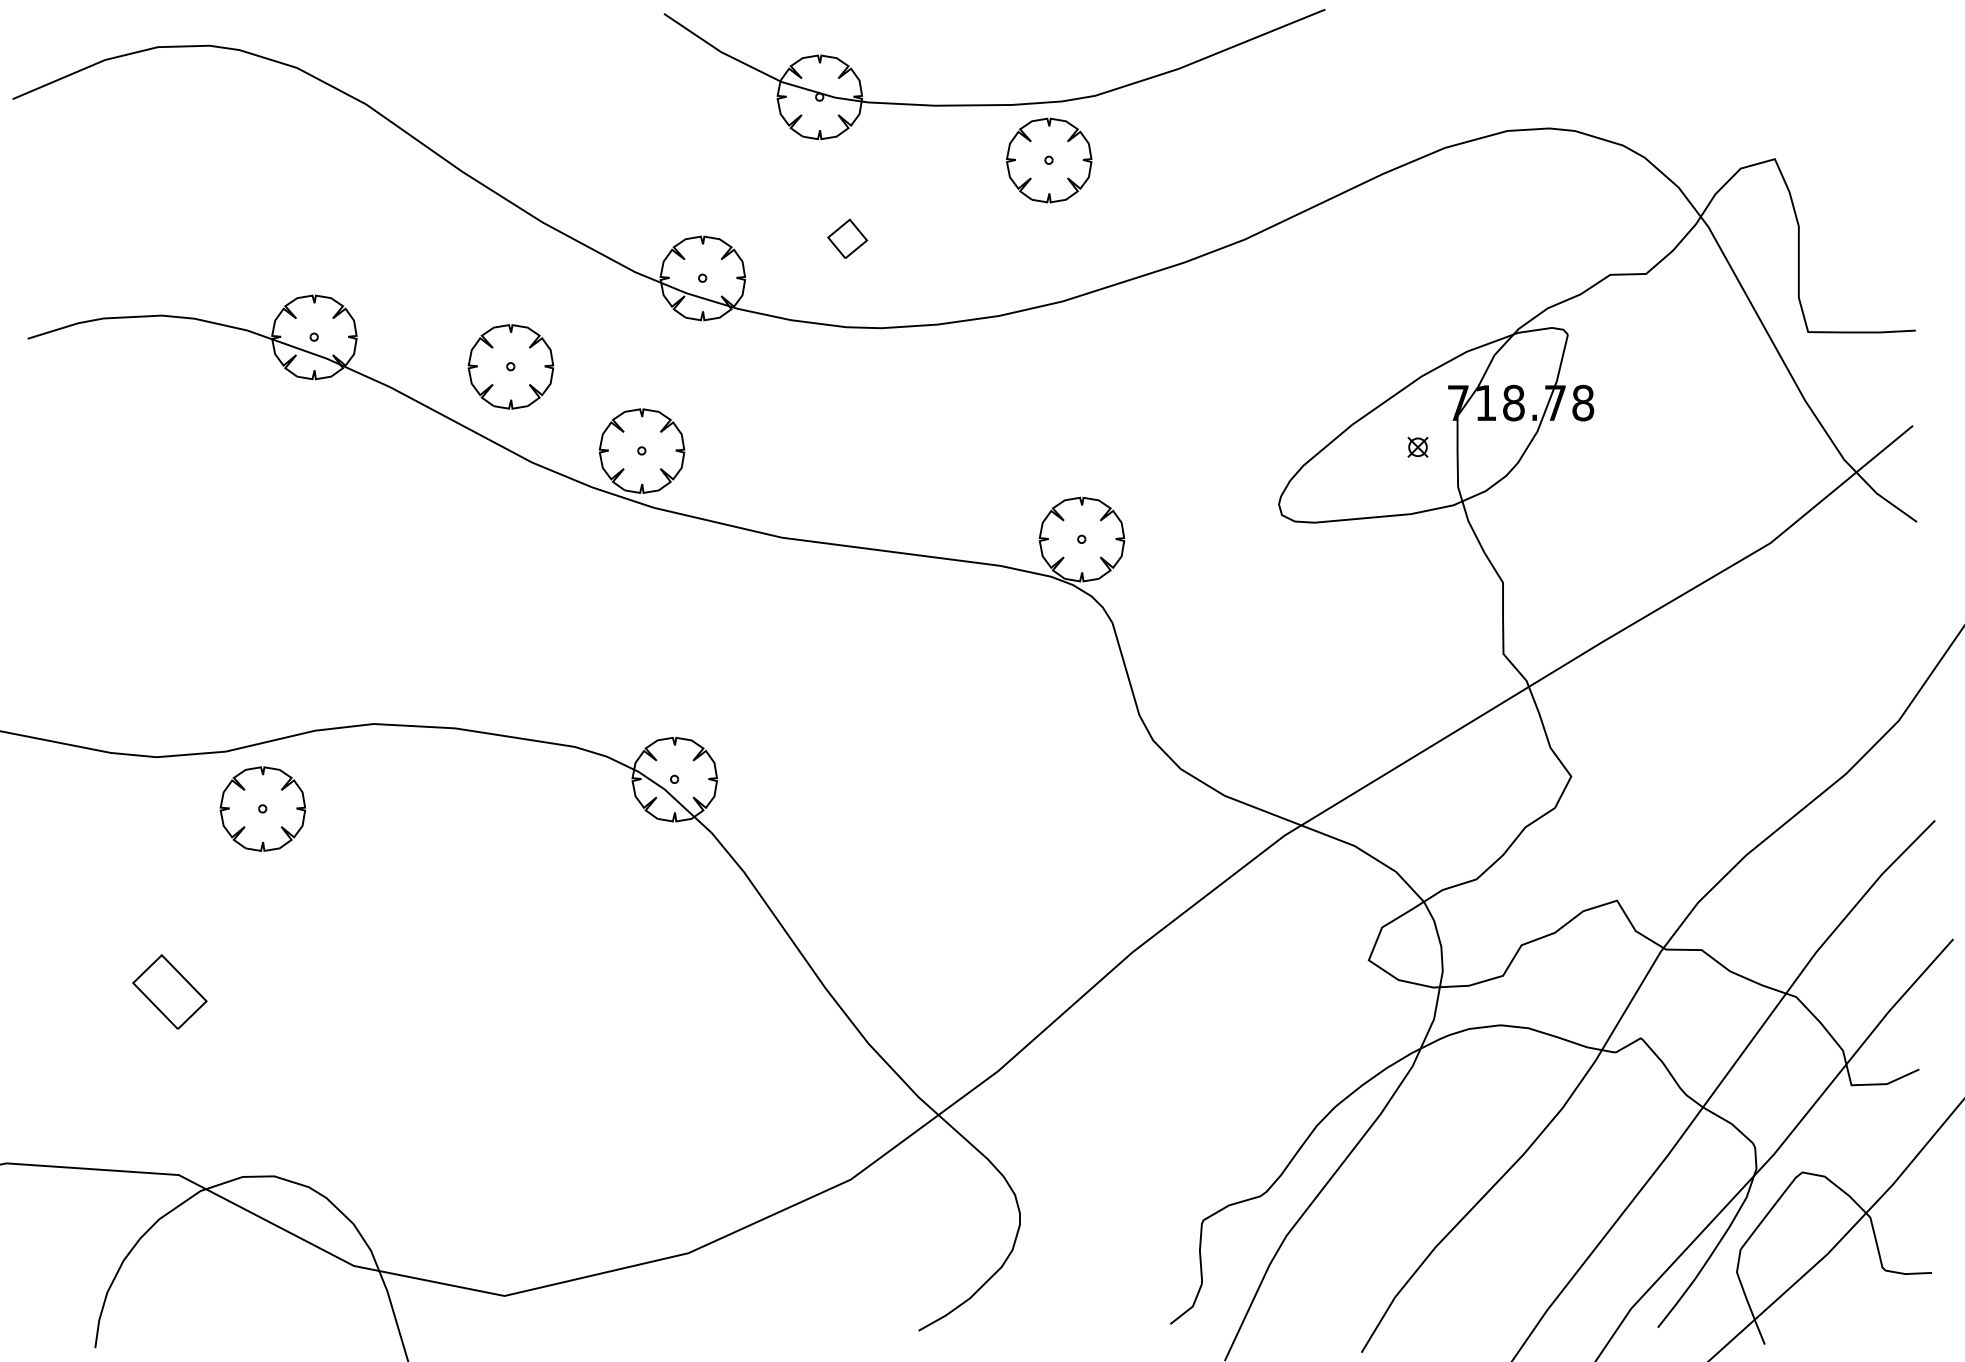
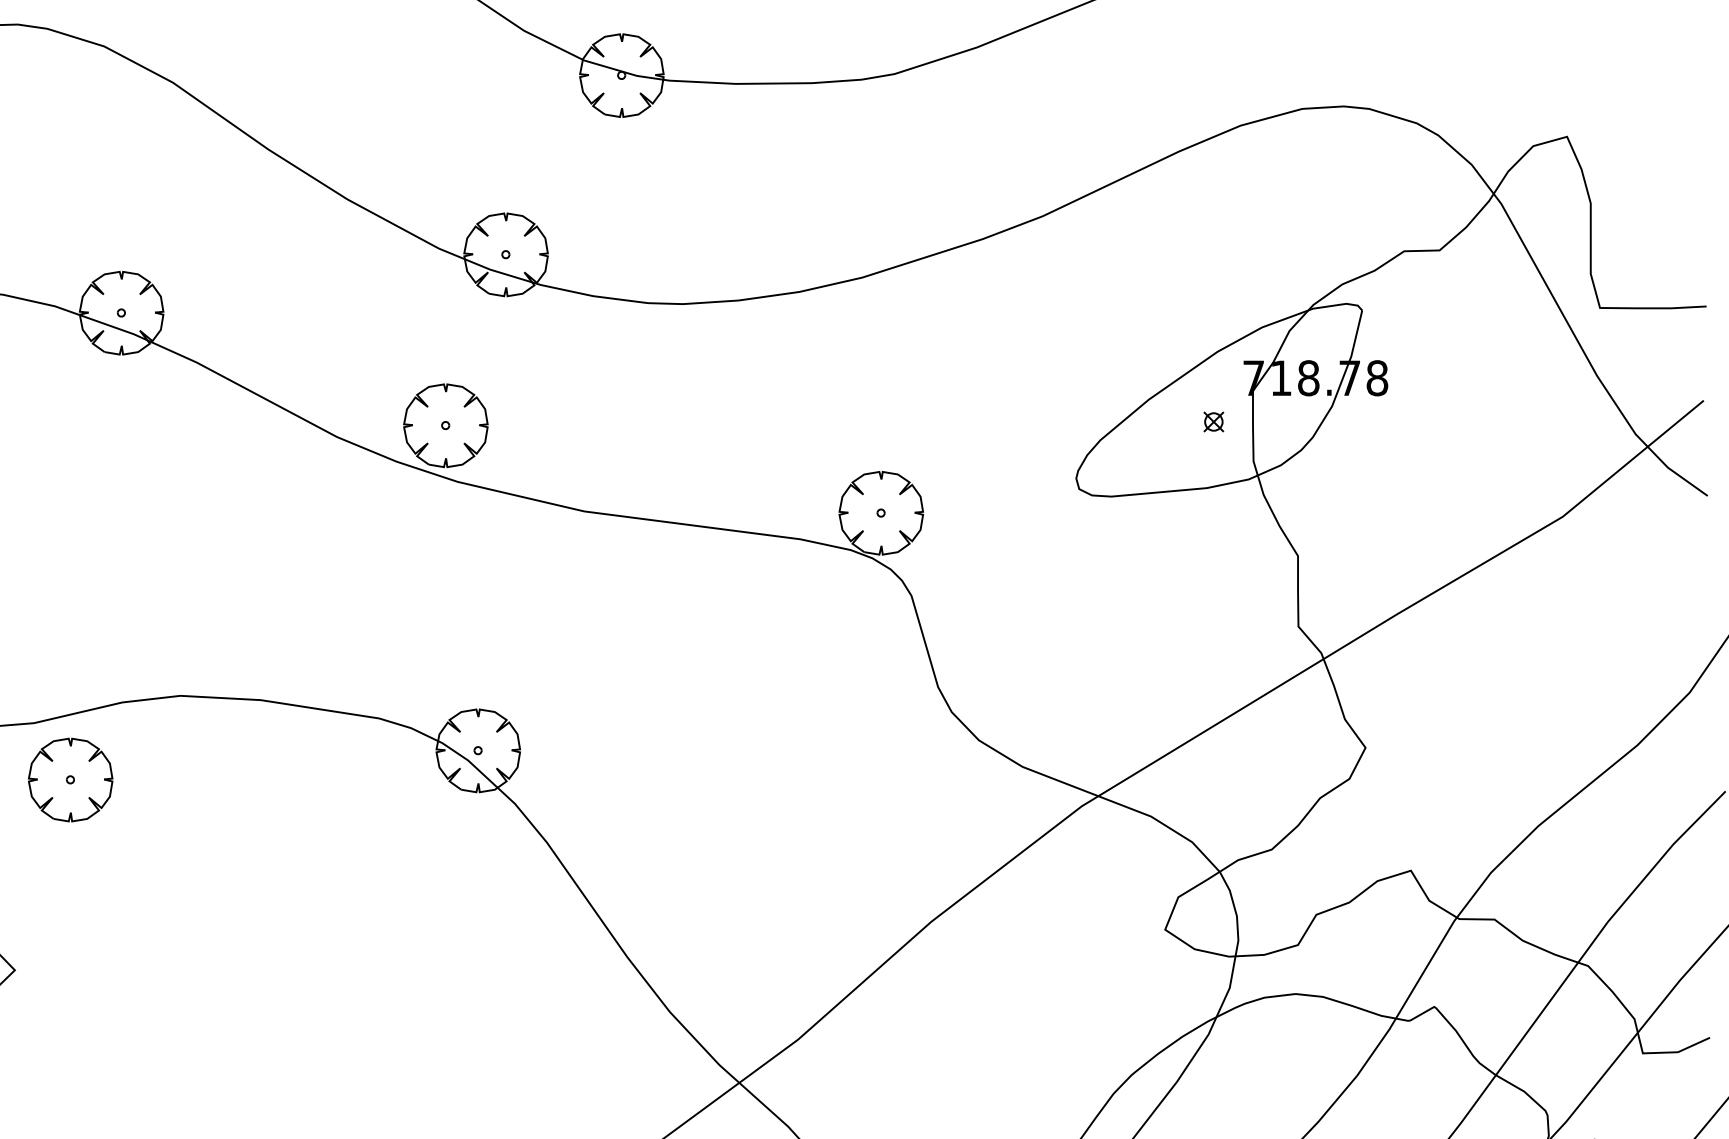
part: (1049, 160) -> (849, 138), removed
part: (847, 238) -> (649, 215), removed
part: (510, 366) -> (315, 342), removed

